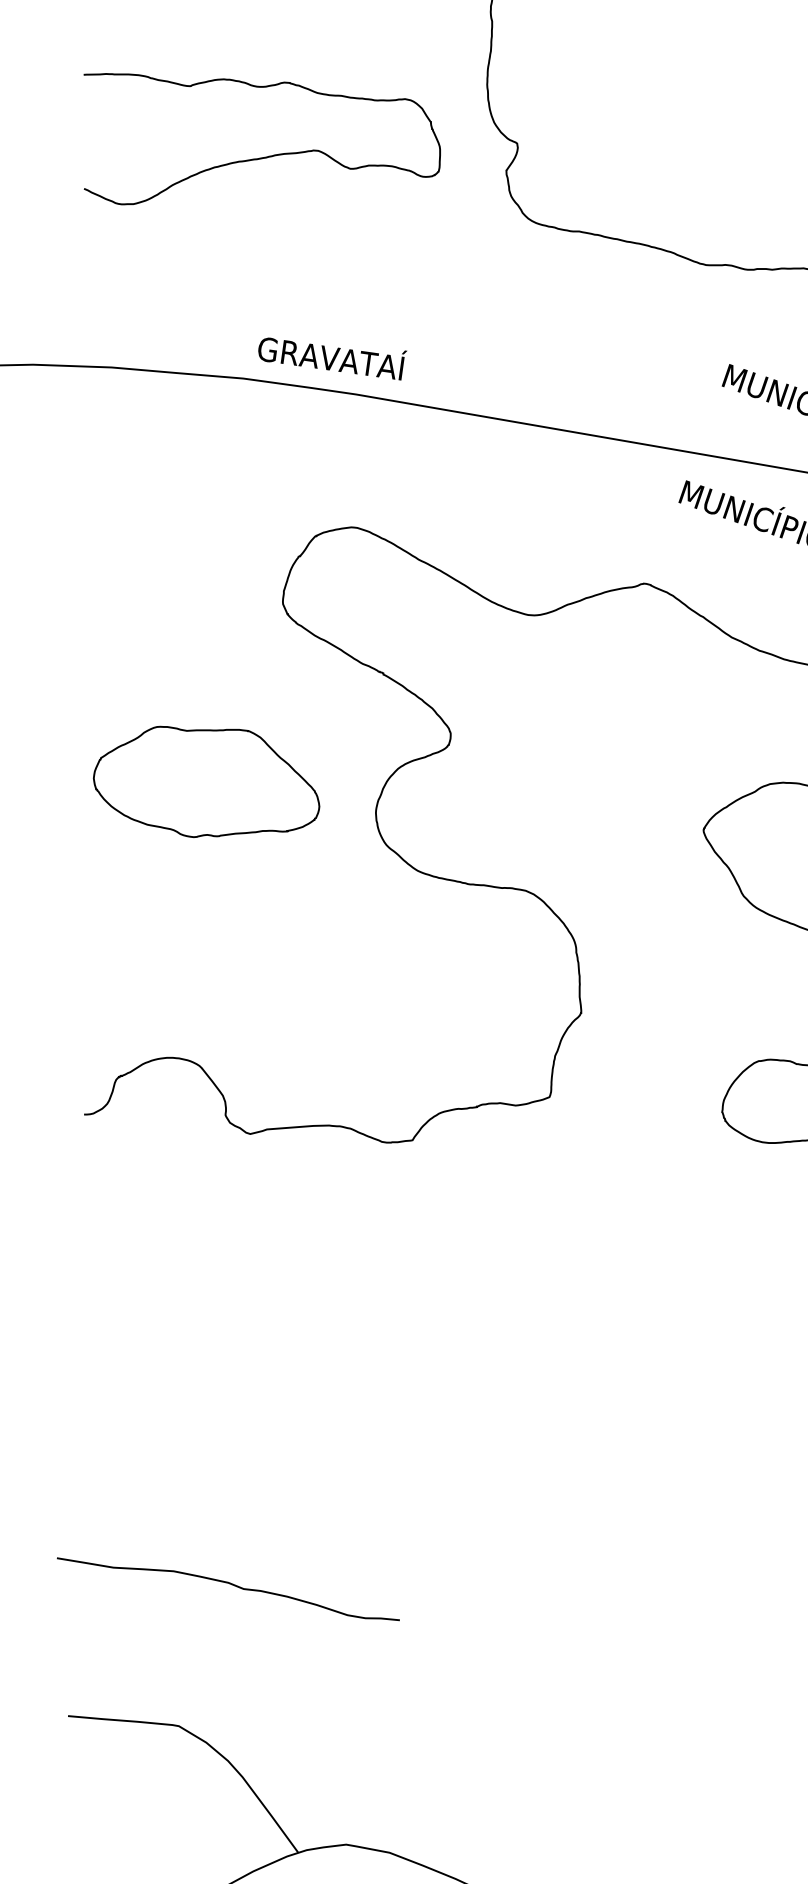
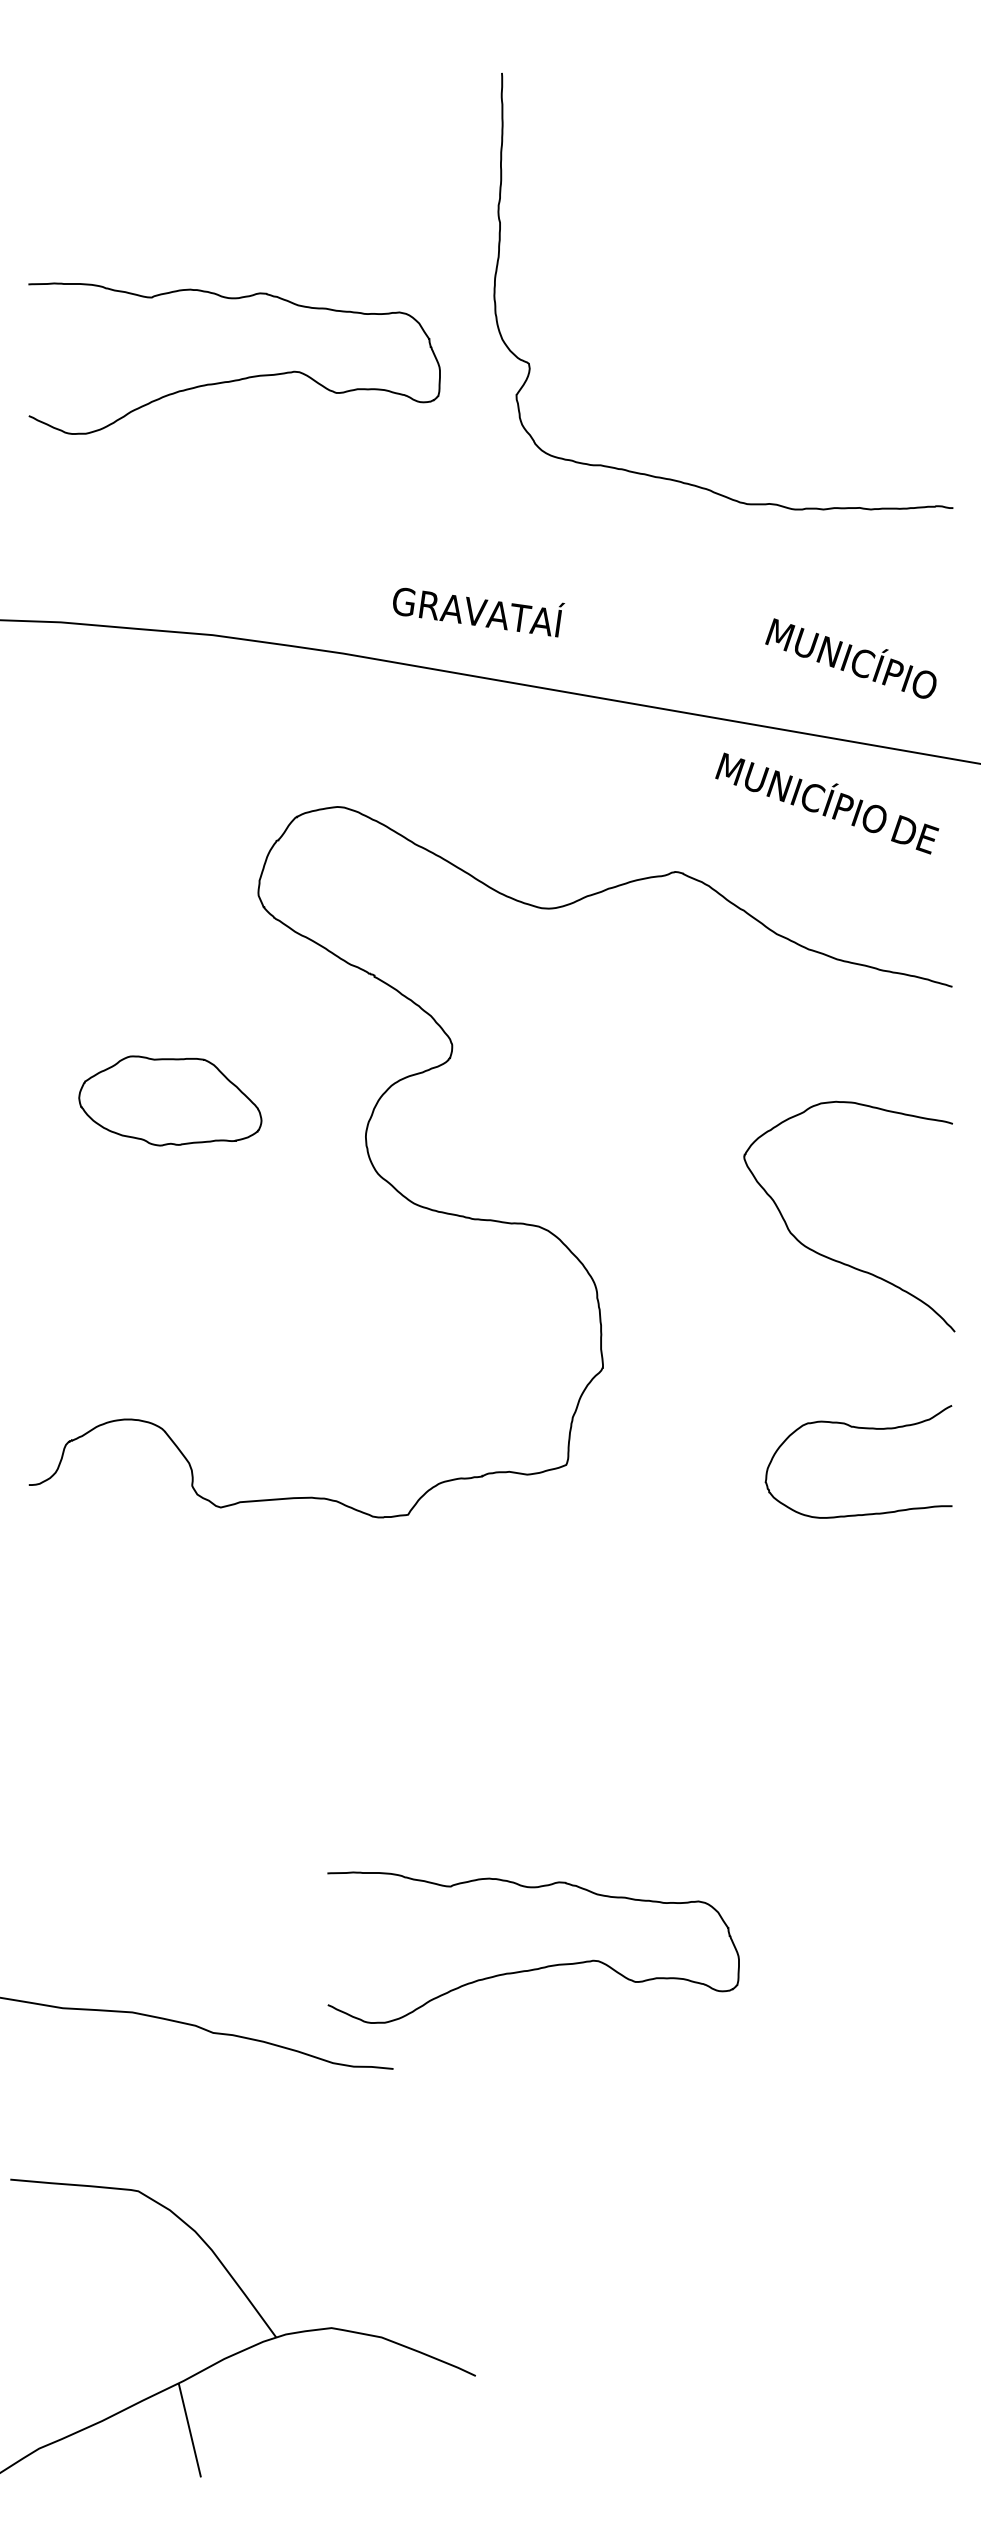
text: (332, 358) -> (478, 612), moved
part: (206, 781) -> (170, 1100), size x0.7
curve: (525, 1532) -> (538, 1967), added

